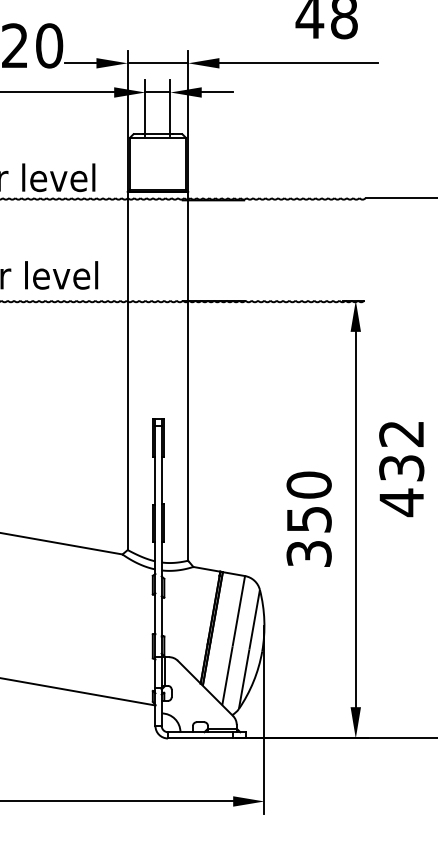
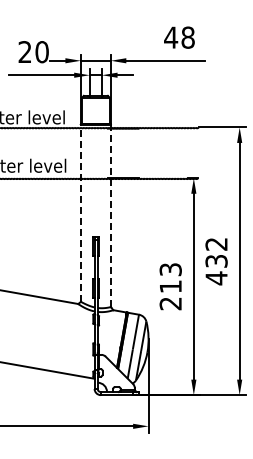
line: (126, 371) -> (80, 213), solid -> dashed
line: (187, 375) -> (110, 215), solid -> dashed
text: (308, 519) -> (170, 286), 350 -> 213

